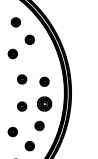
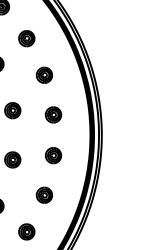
part: (39, 60) -> (44, 76), added
part: (44, 104) -> (53, 156), size x0.62

